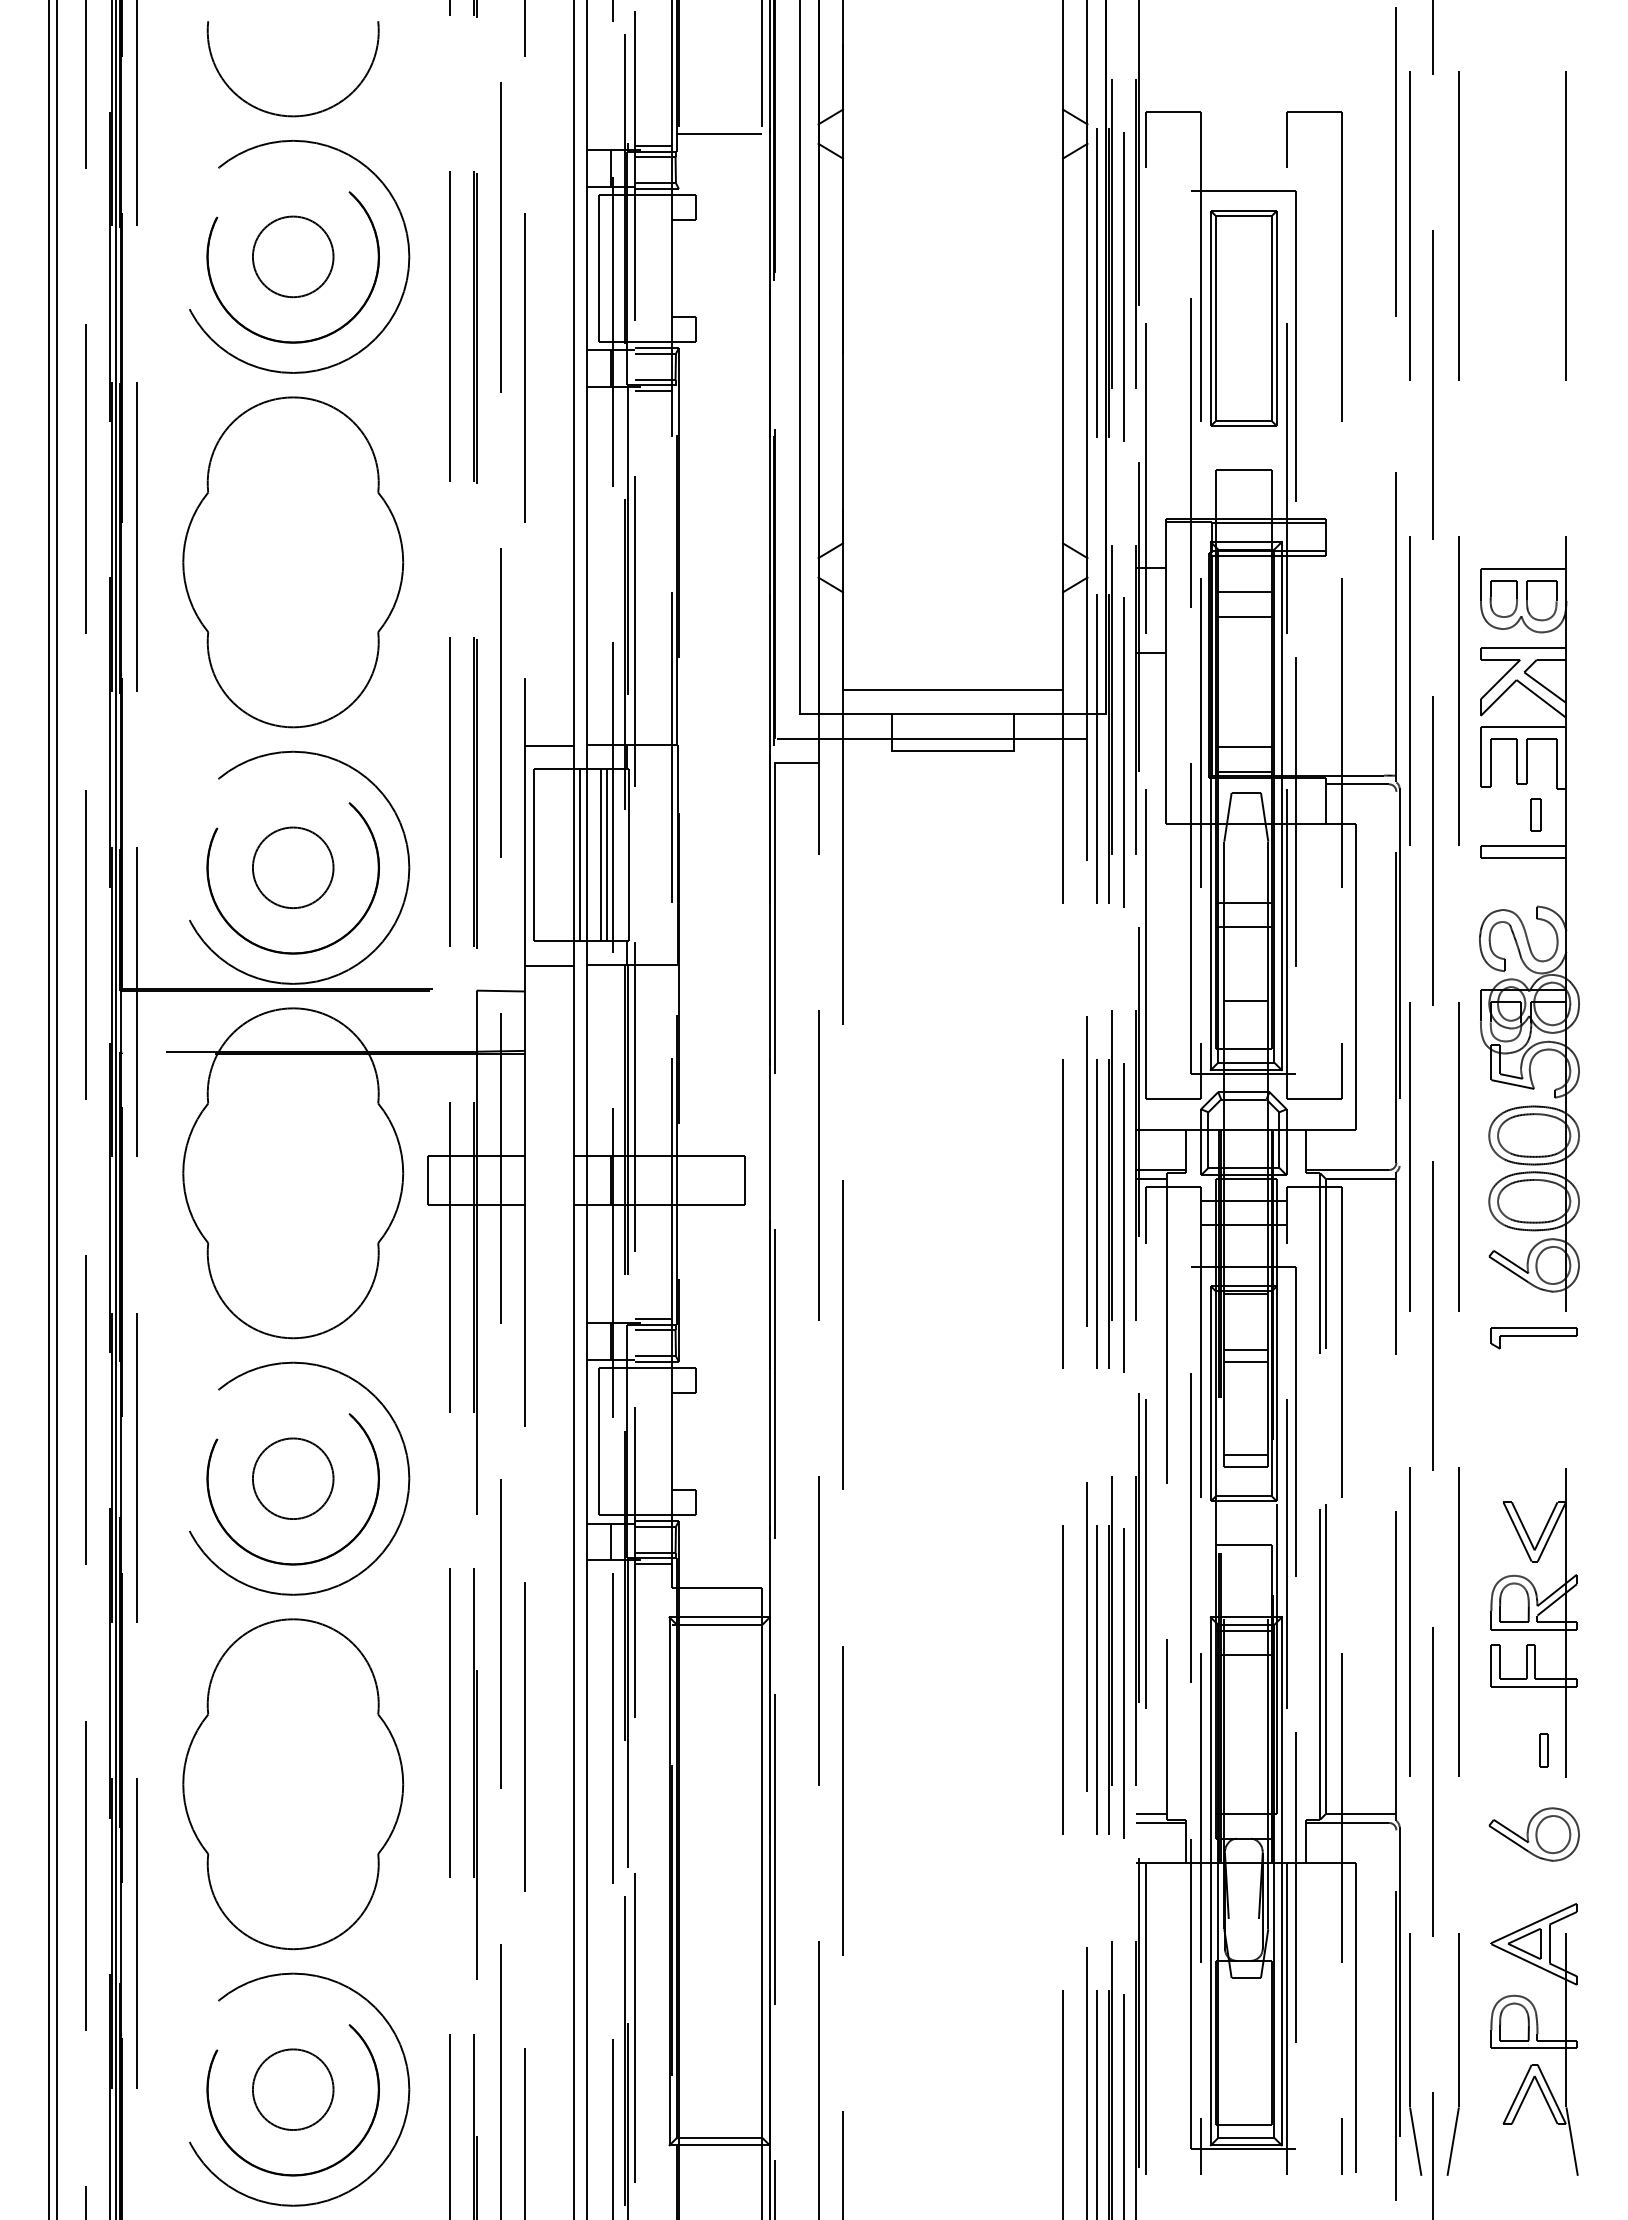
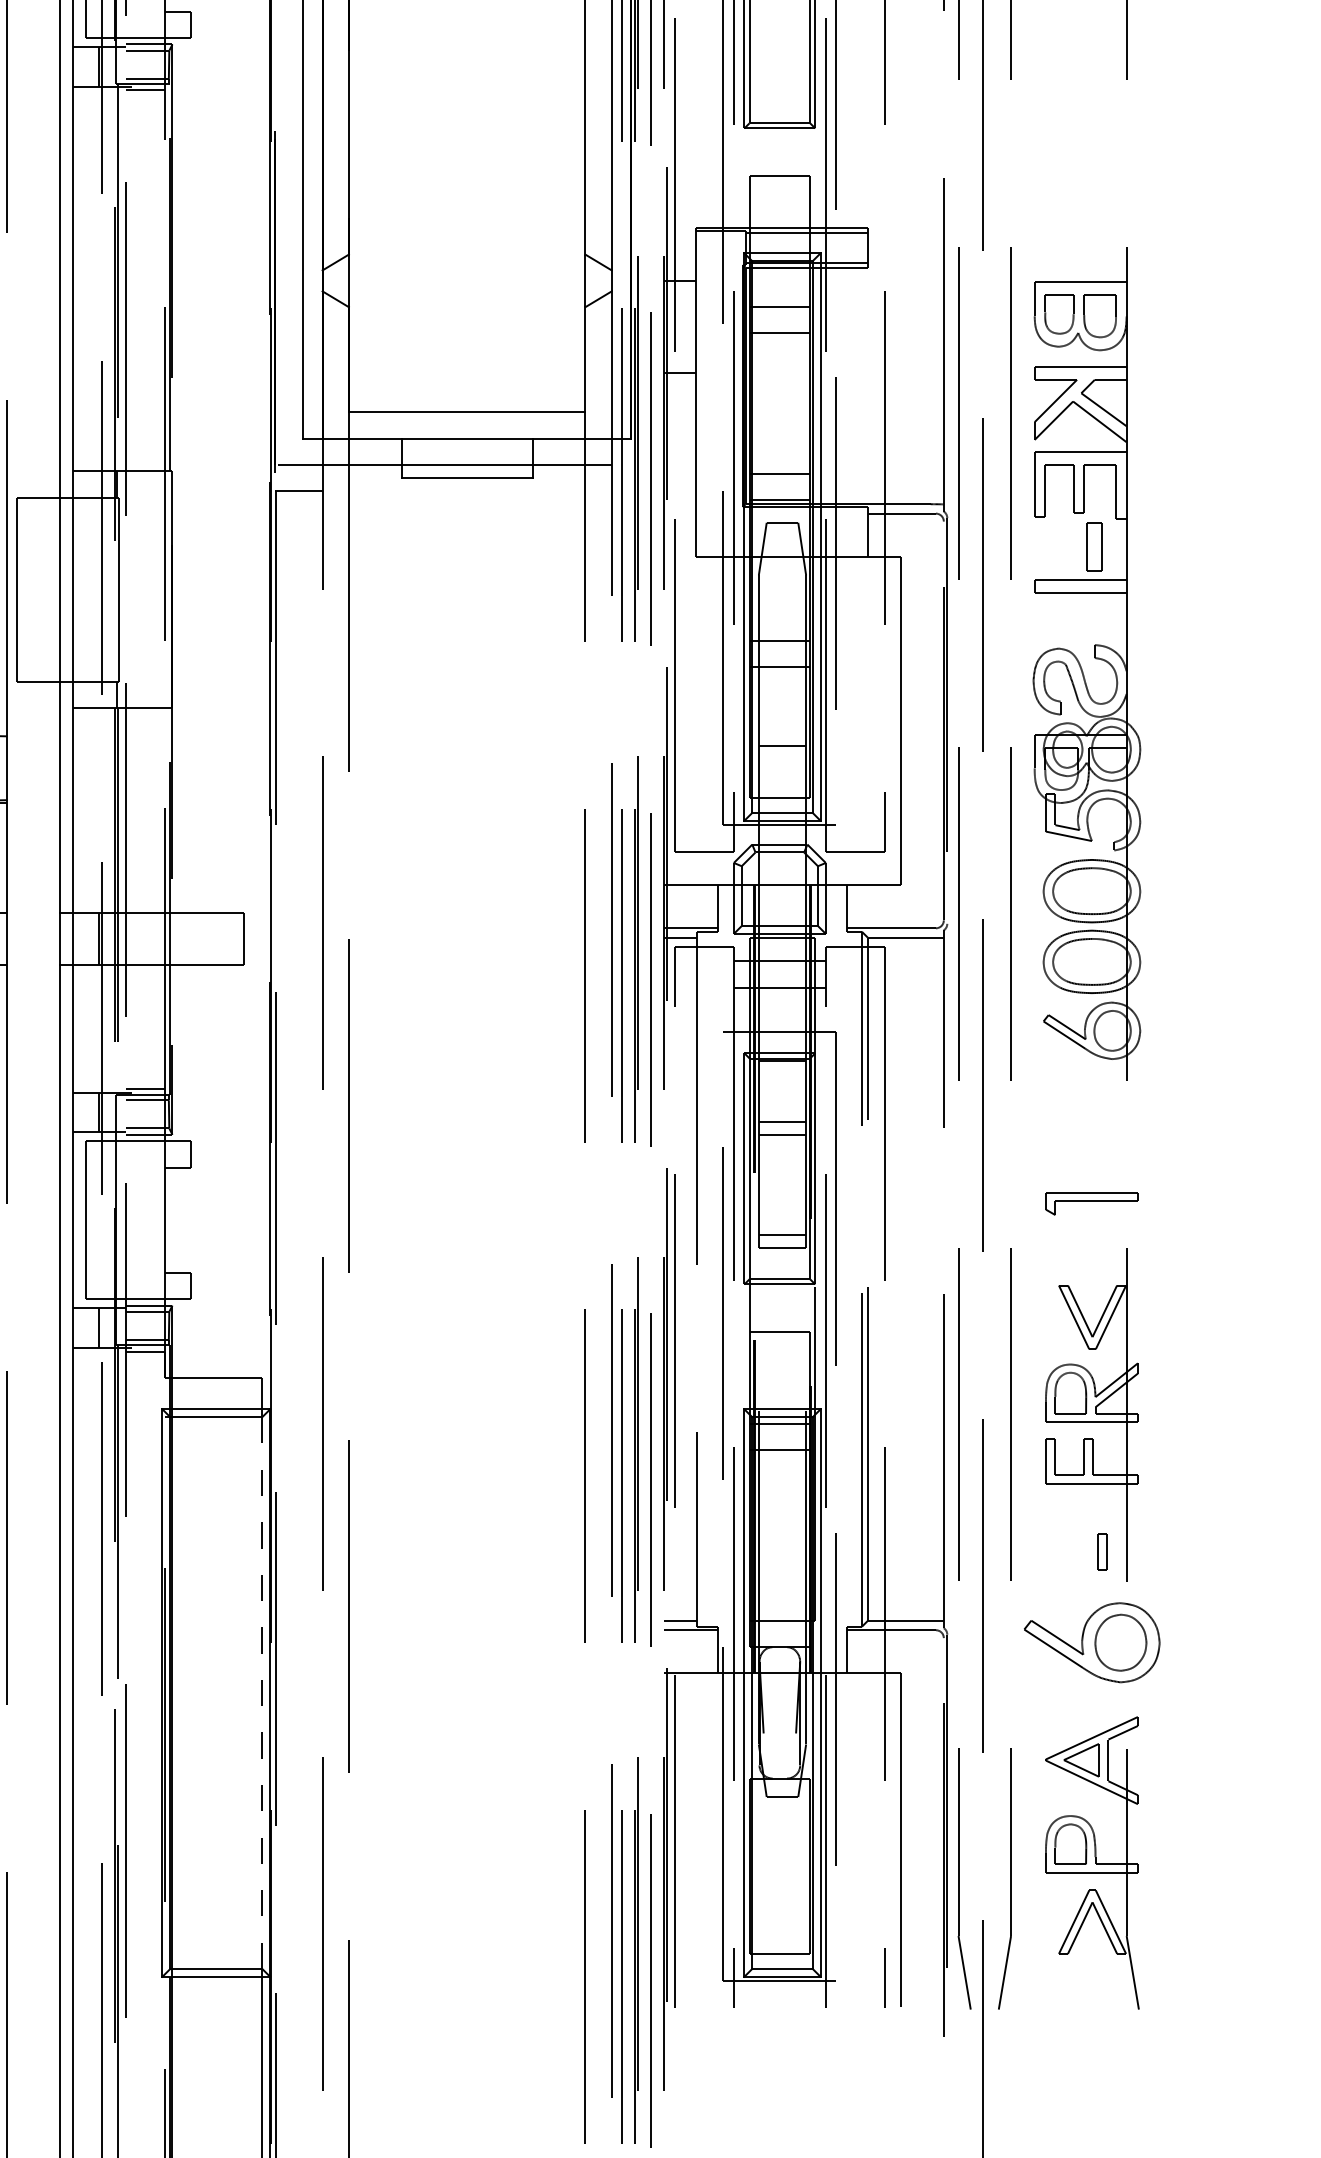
line: (549, 746) -> (33, 472), removed
part: (1535, 814) -> (1093, 546), size x1.4
line: (579, 854) -> (65, 589), removed
line: (601, 854) -> (89, 589), removed
line: (607, 854) -> (95, 589), removed
line: (549, 966) -> (33, 709), removed
part: (1533, 1338) -> (1091, 1204), moved
part: (1533, 1834) -> (1091, 1642), size x1.4
line: (762, 1881) -> (262, 1693), solid -> dashed

